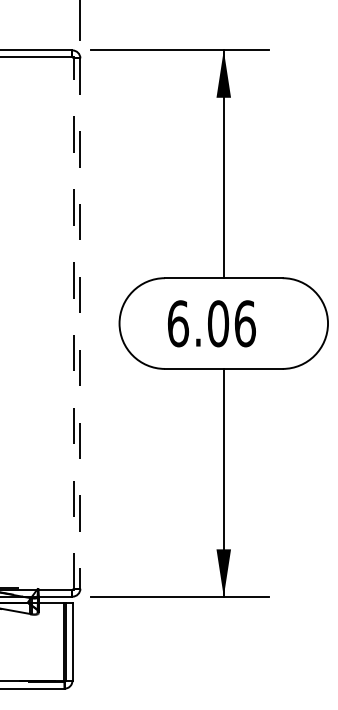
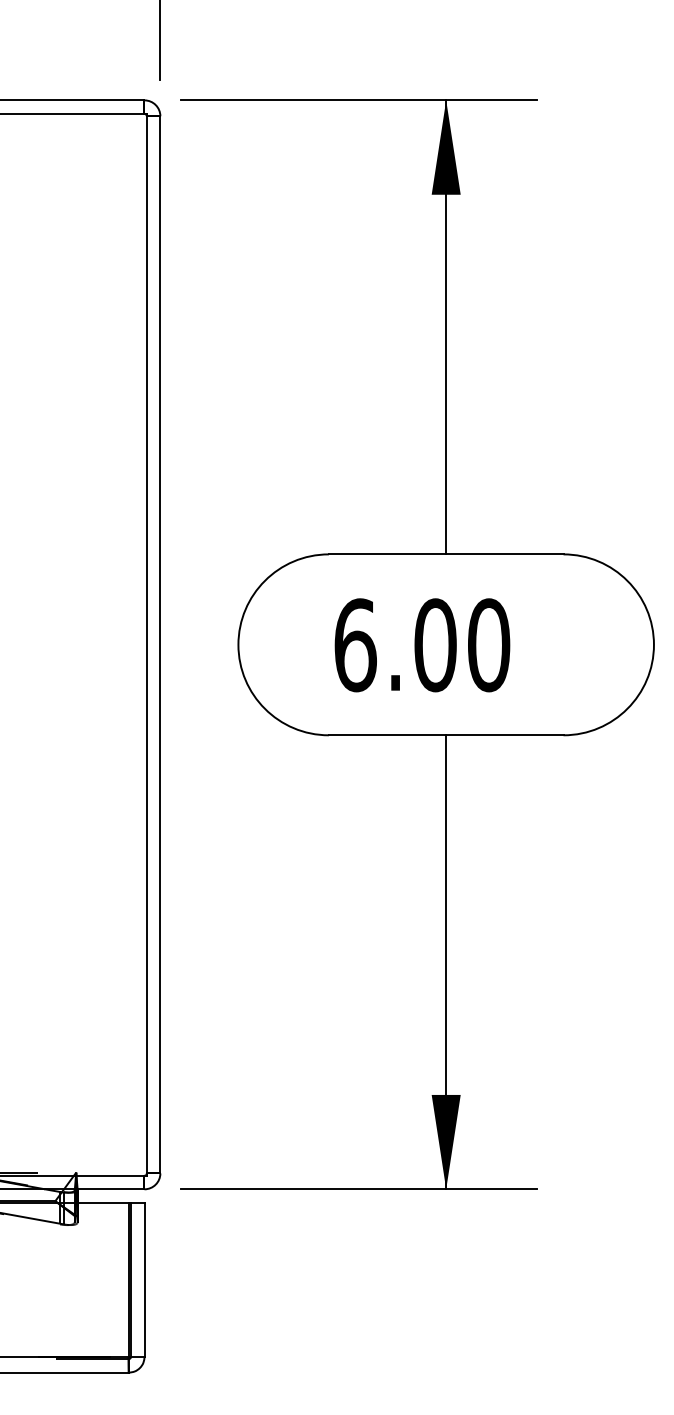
line: (73, 323) -> (146, 644), dashed -> solid
text: (244, 323) -> (487, 644), 6.06 -> 6.00
line: (80, 324) -> (160, 646), dashed -> solid

